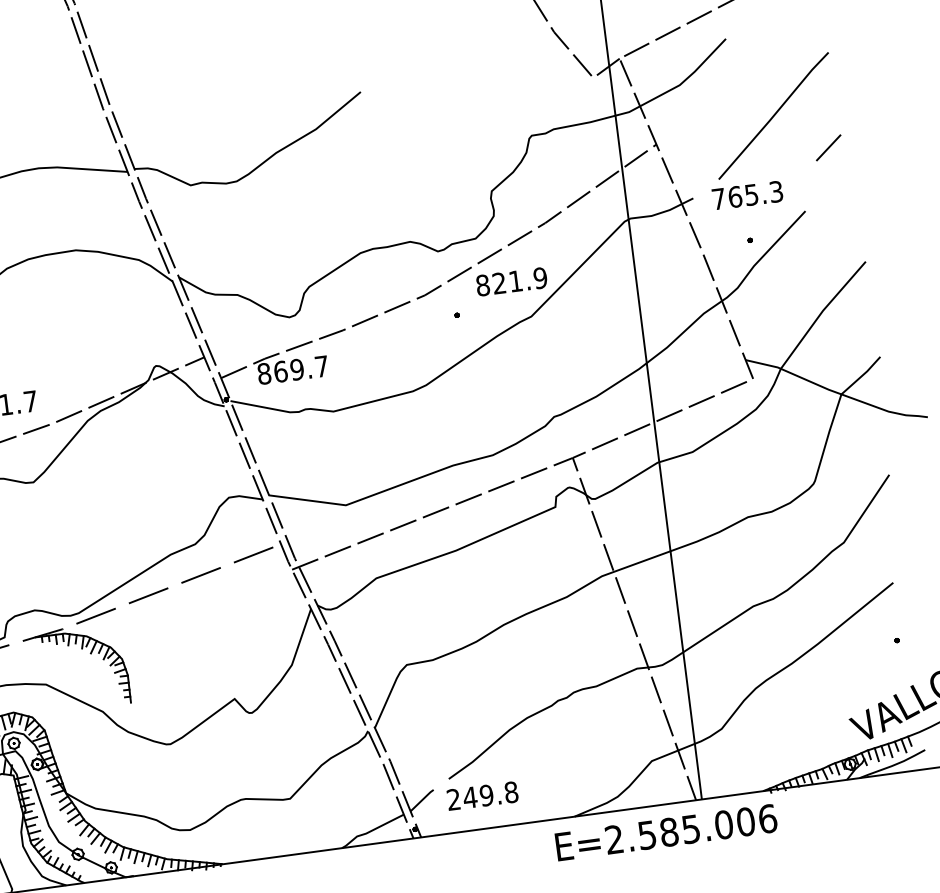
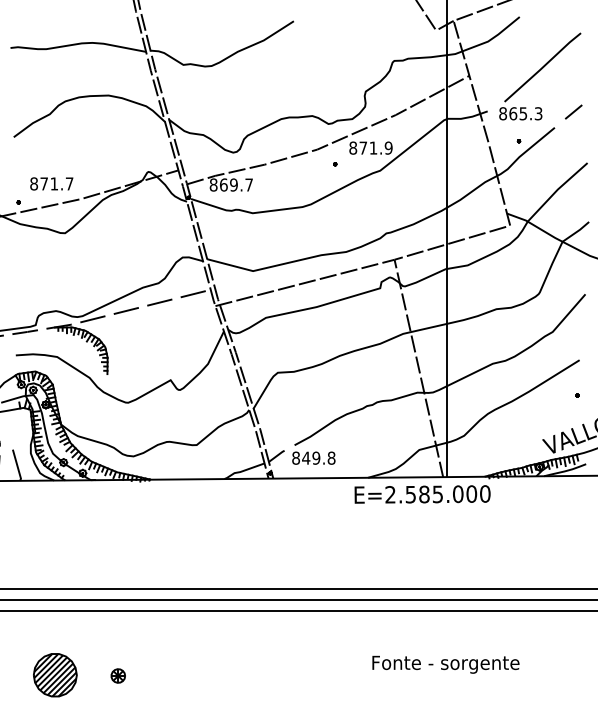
line: (828, 146) -> (573, 111), moved
text: (719, 198) -> (503, 113), 765.3 -> 865.3
text: (497, 282) -> (362, 147), 821.9 -> 871.9
text: (452, 798) -> (295, 457), 249.8 -> 849.8
text: (768, 818) -> (485, 493), E=2.585.006 -> E=2.585.000

